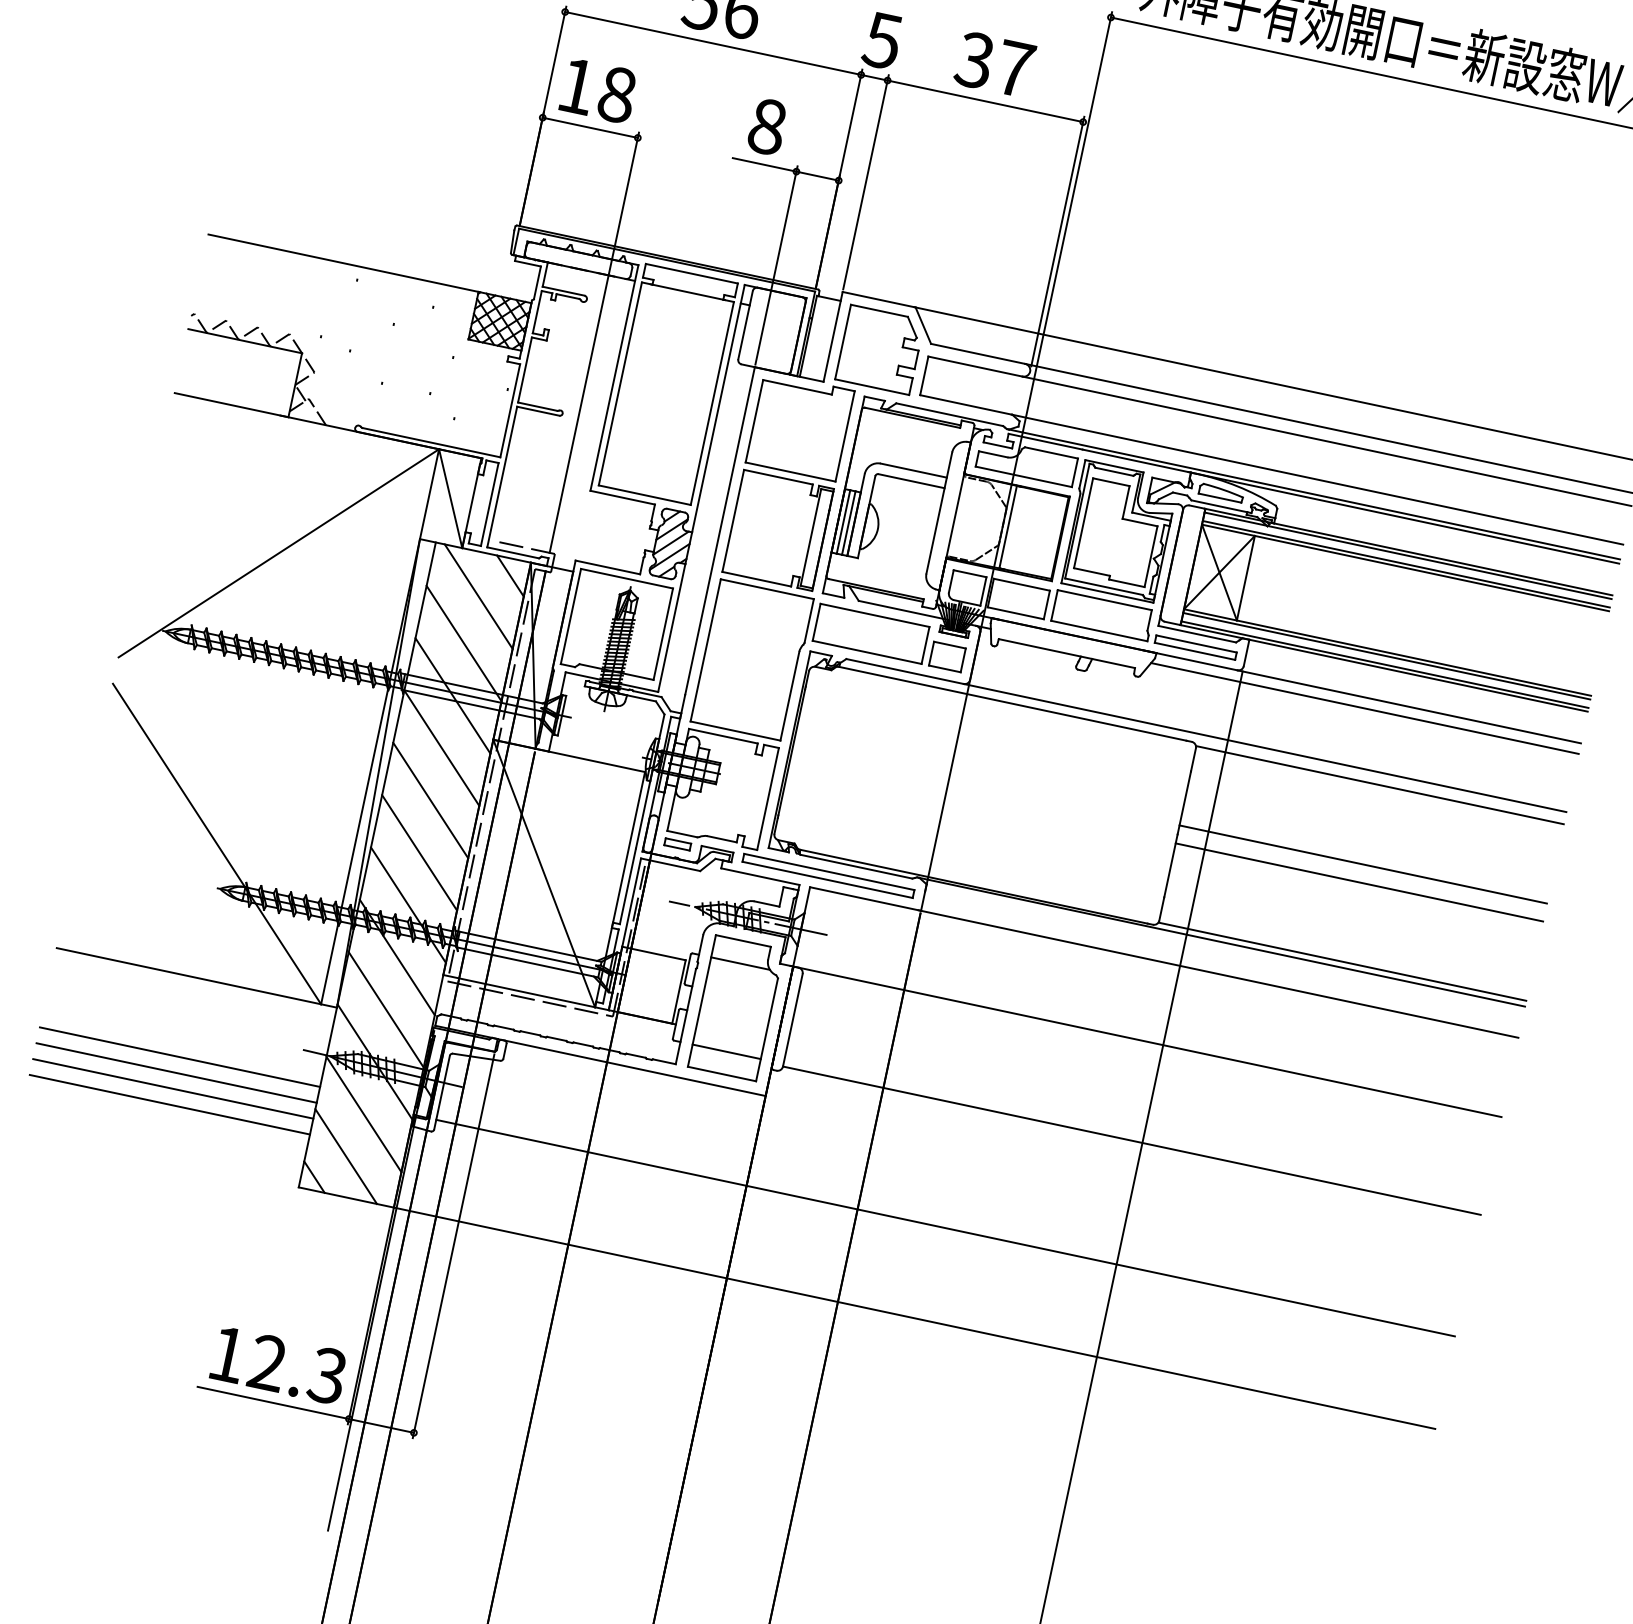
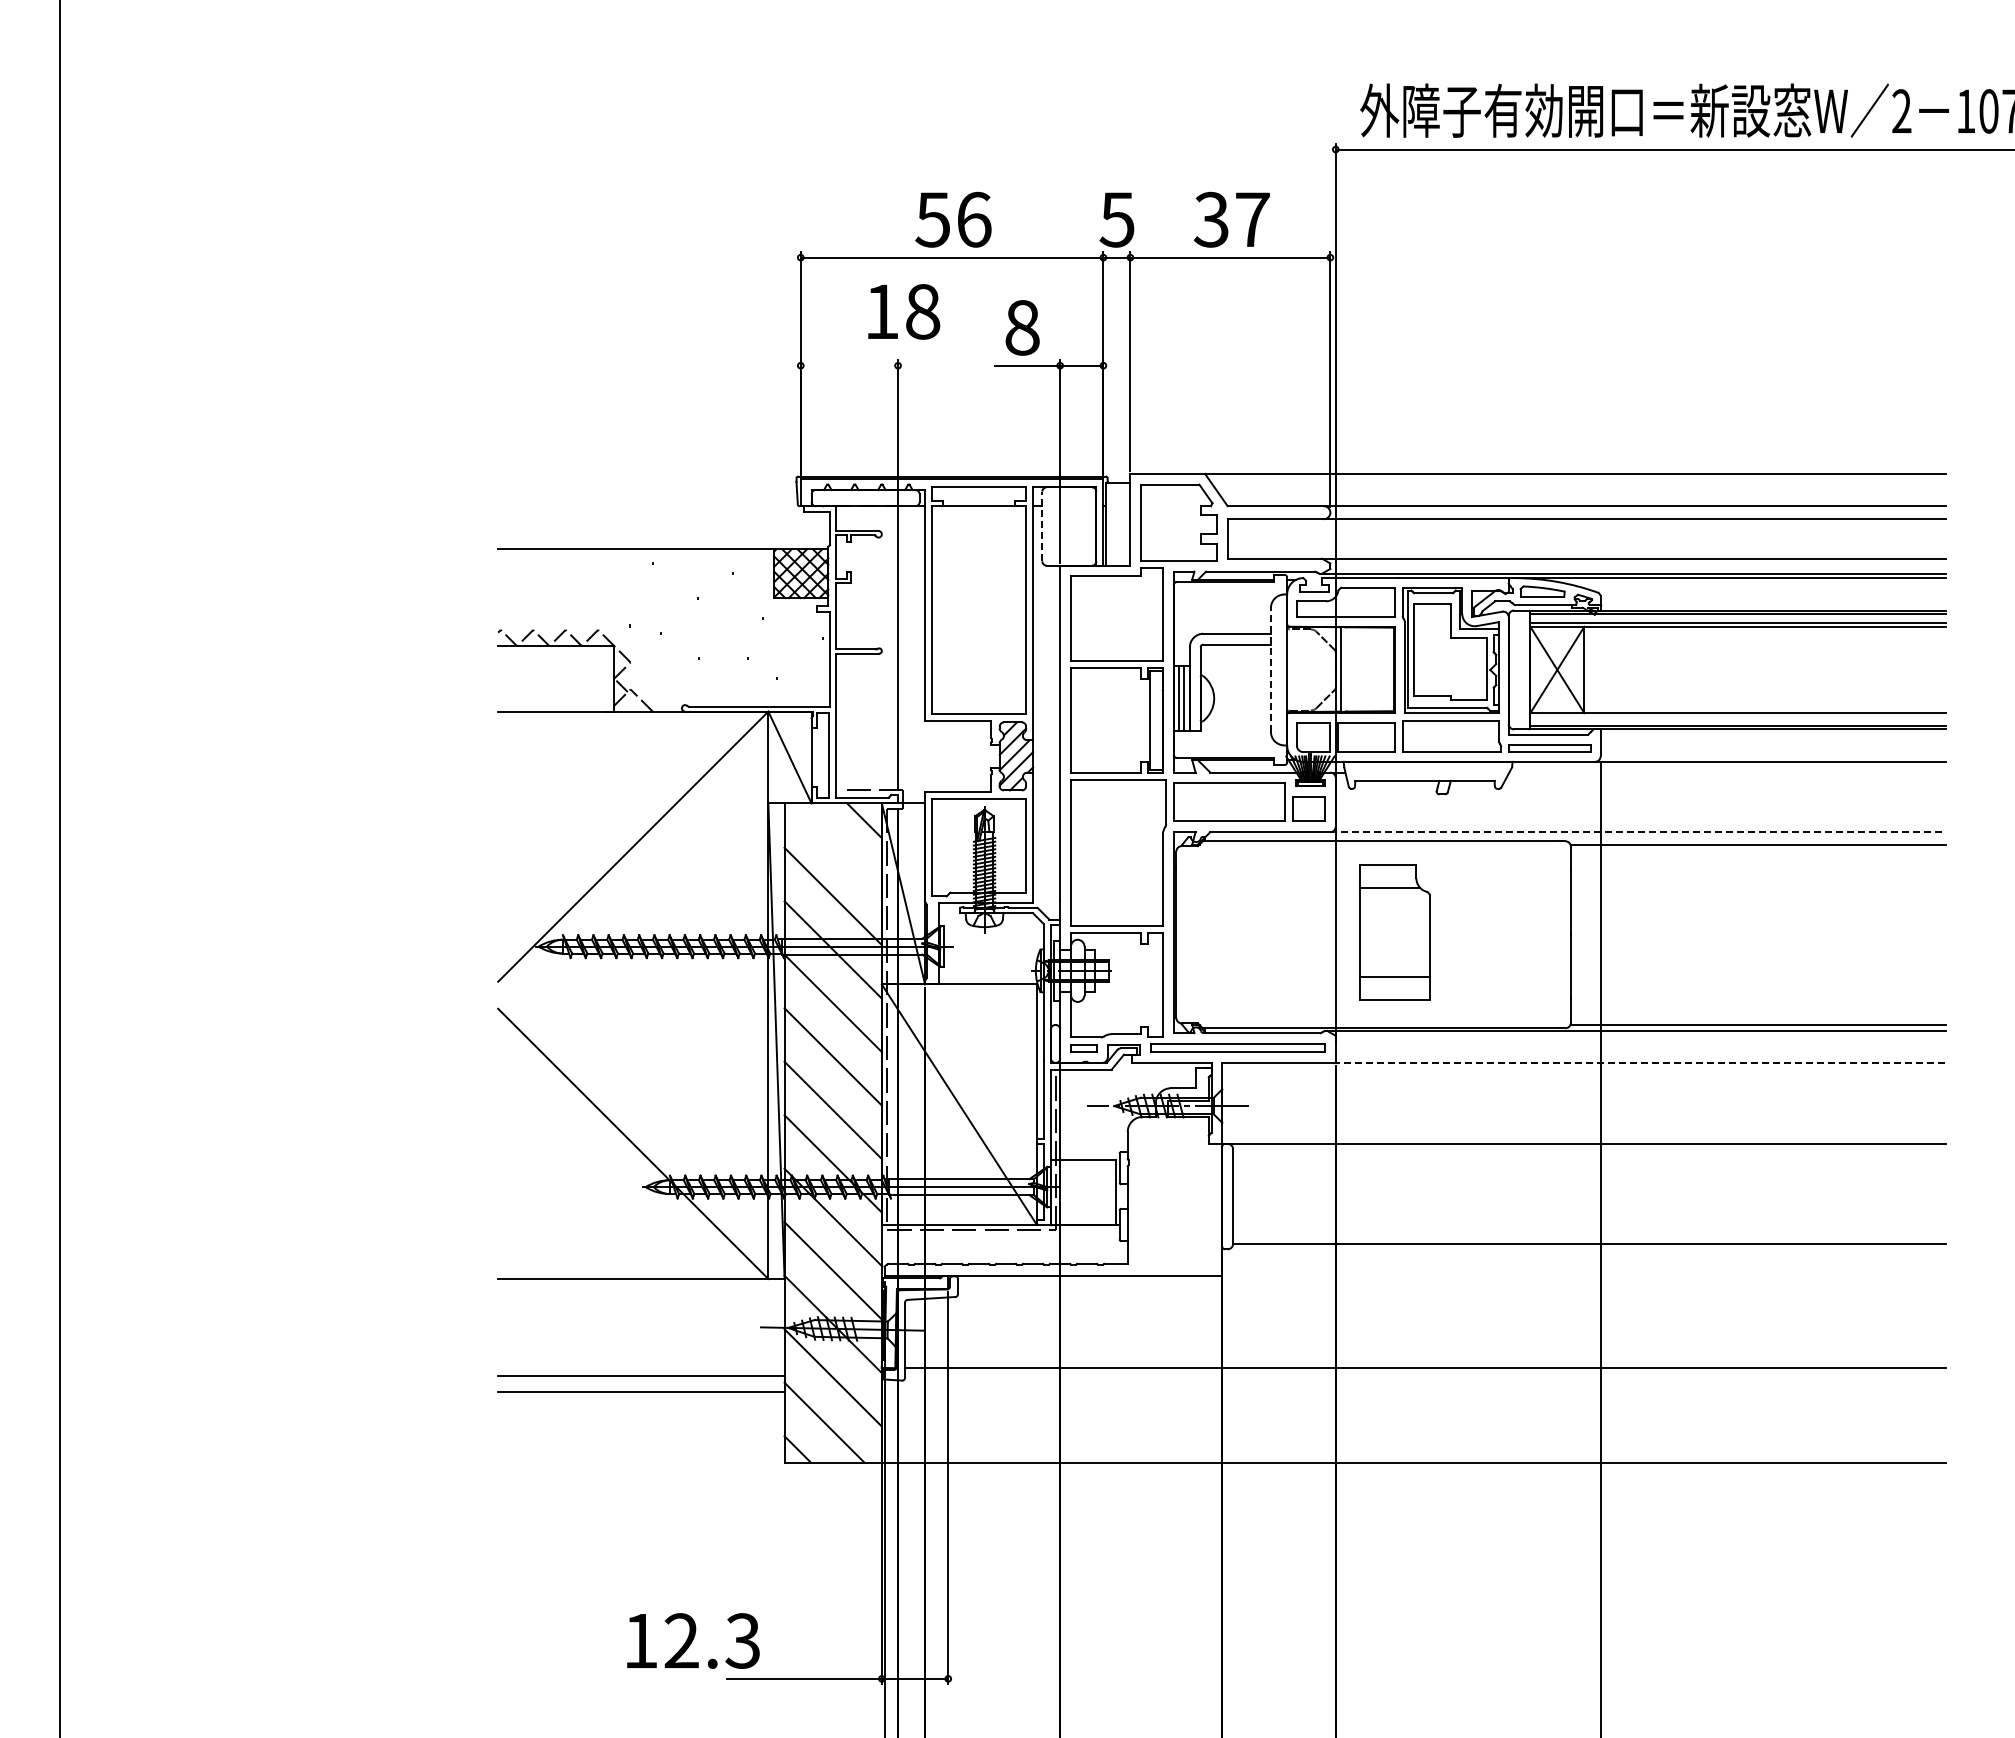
text: (599, 90) -> (904, 311), moved
line: (590, 127) -> (849, 365), removed
line: (745, 325) -> (1042, 526), solid -> dashed
line: (938, 512) -> (1270, 669), solid -> dashed
line: (478, 596) -> (837, 847), removed
line: (1386, 655) -> (1738, 716), removed
line: (1364, 708) -> (1727, 772), removed
line: (1265, 748) -> (1638, 832), solid -> dashed
line: (1363, 864) -> (1758, 925), removed
line: (1359, 881) -> (1758, 943), removed
line: (1218, 973) -> (1639, 1062), solid -> dashed
part: (735, 1008) -> (1394, 932), moved
line: (180, 1057) -> (641, 1360), removed
line: (170, 1104) -> (641, 1408), removed
text: (279, 1364) -> (693, 1640), moved

